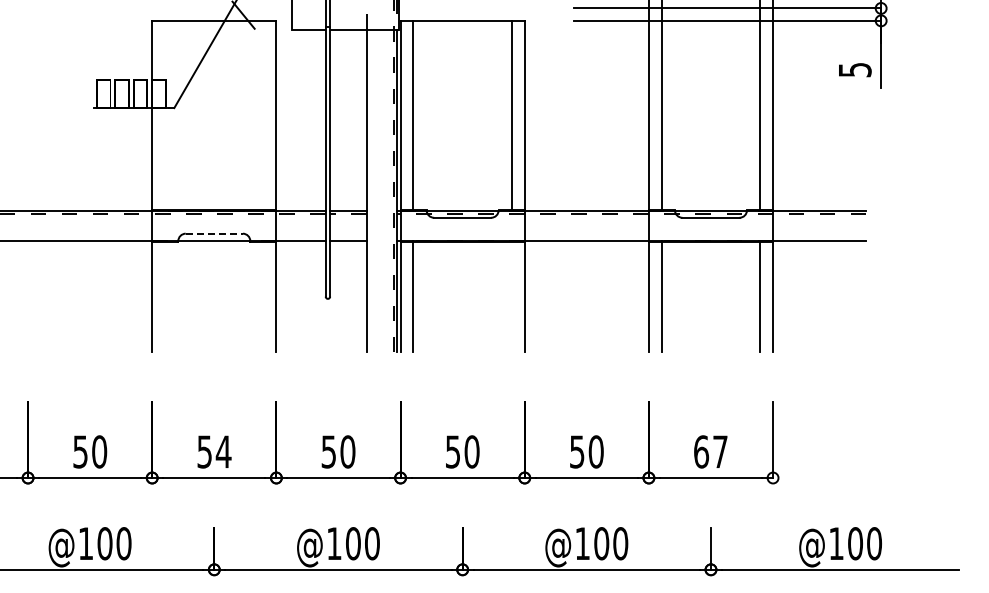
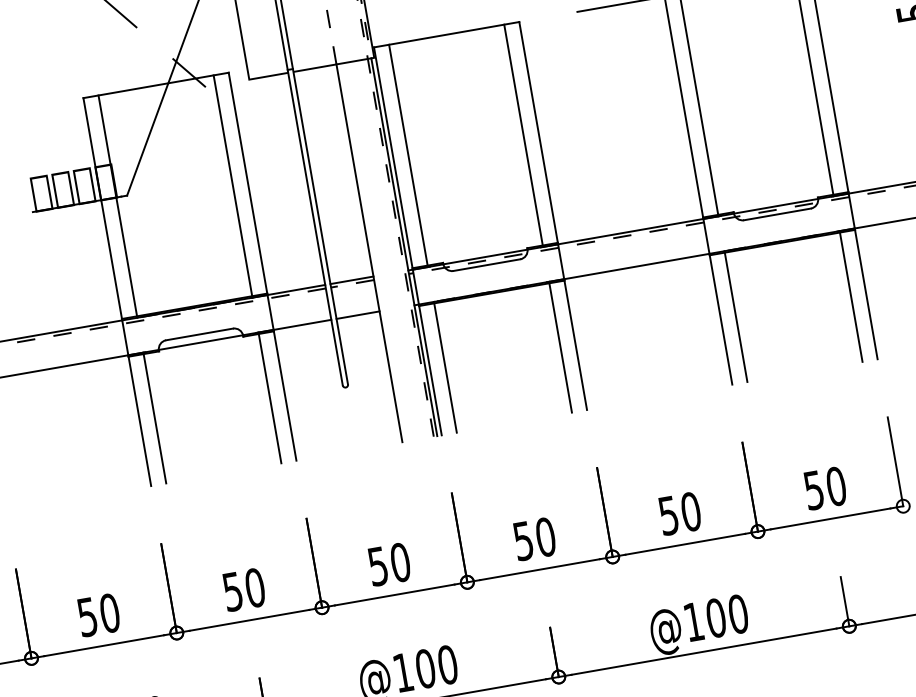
line: (165, 115) -> (118, 206), added
line: (263, 115) -> (232, 186), added
line: (214, 233) -> (199, 334), dashed -> solid
line: (165, 296) -> (155, 417), added
line: (263, 296) -> (269, 397), added
line: (511, 296) -> (560, 347), added
text: (223, 451) -> (254, 587), 54 -> 50
text: (710, 451) -> (824, 487), 67 -> 50

